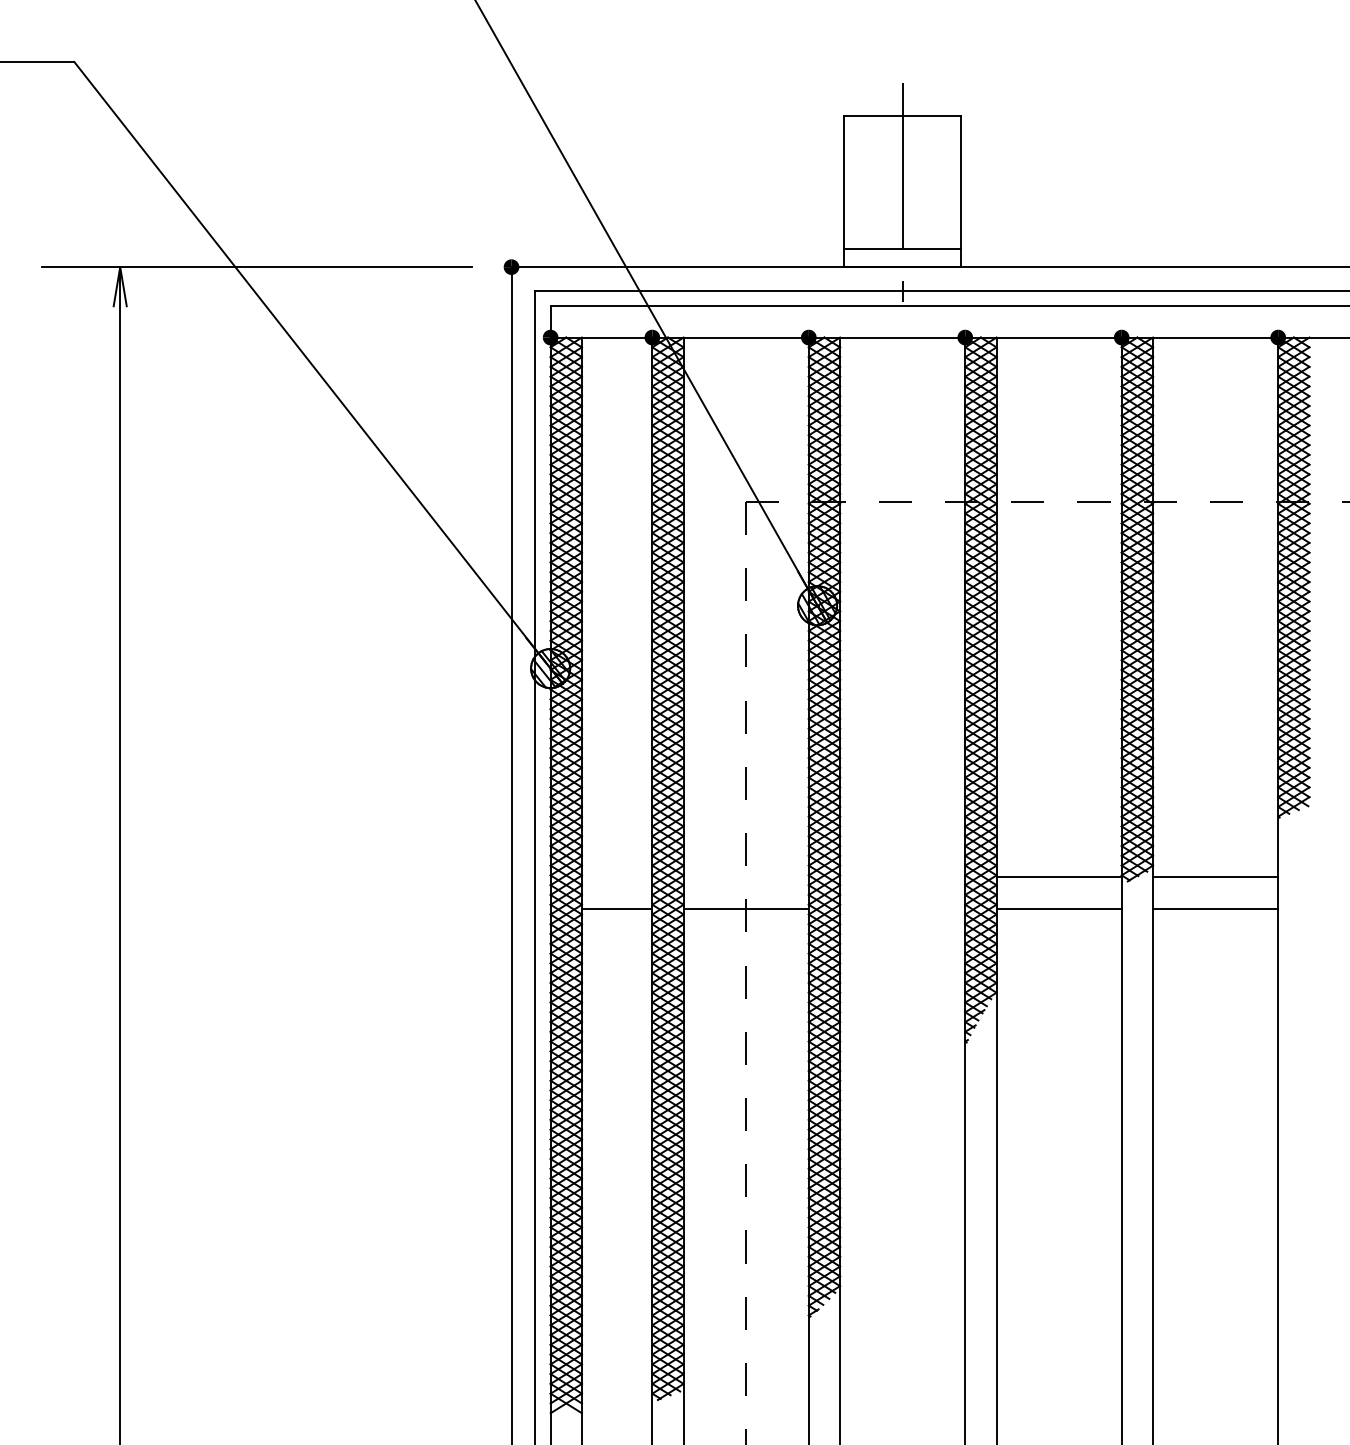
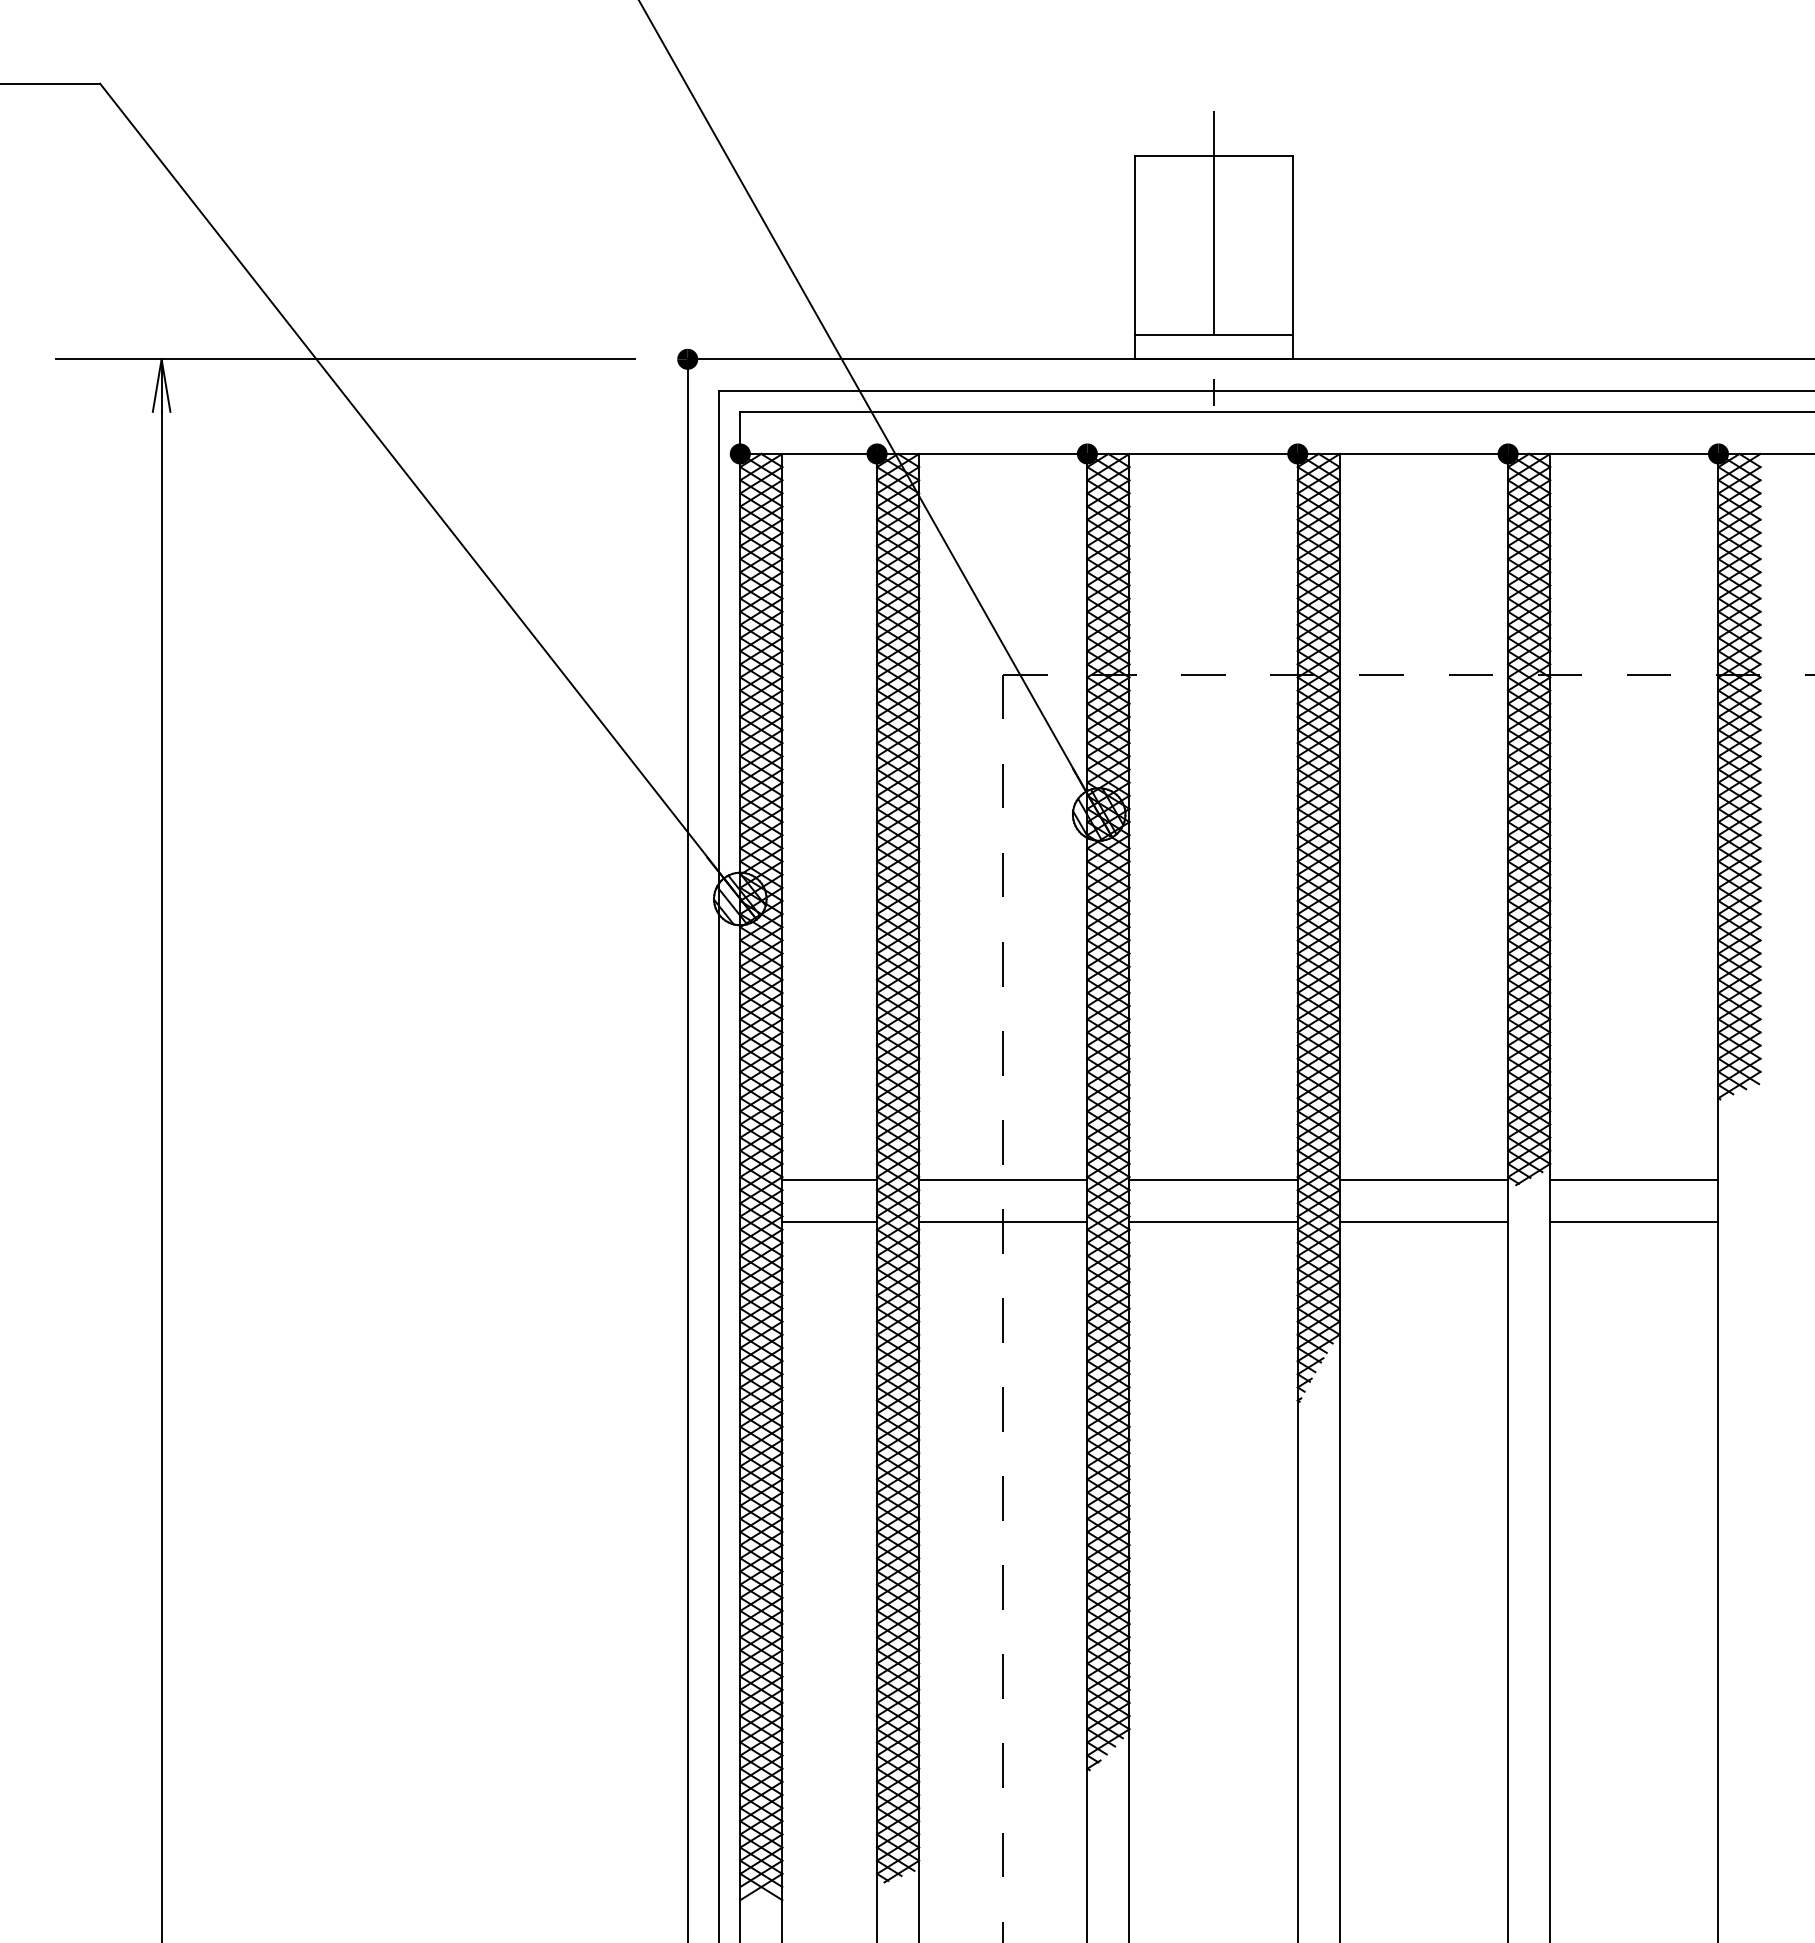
line: (616, 877) -> (829, 1179), added
line: (746, 877) -> (1003, 1179), added
line: (902, 877) -> (1213, 1179), added
line: (902, 908) -> (1213, 1221), added

